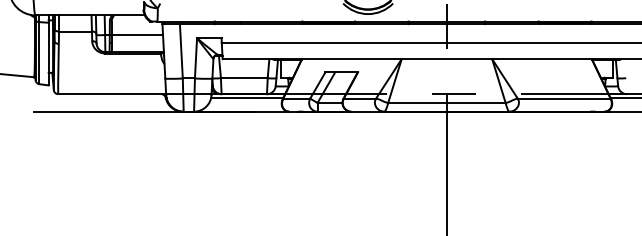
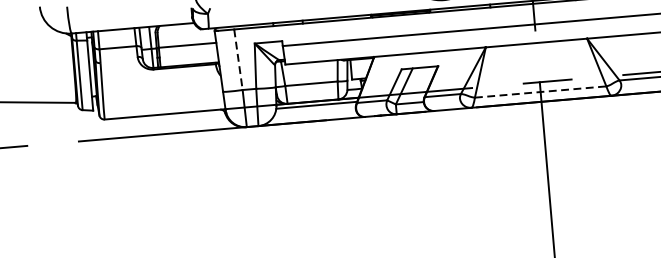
line: (181, 51) -> (238, 59), solid -> dashed
line: (446, 102) -> (540, 91), solid -> dashed

